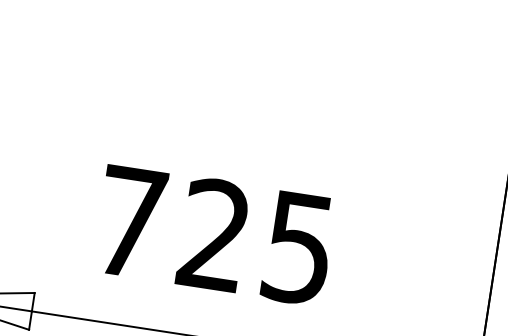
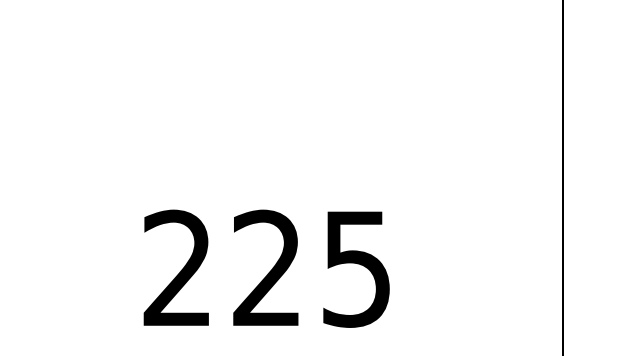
text: (129, 220) -> (176, 267), 725 -> 225

